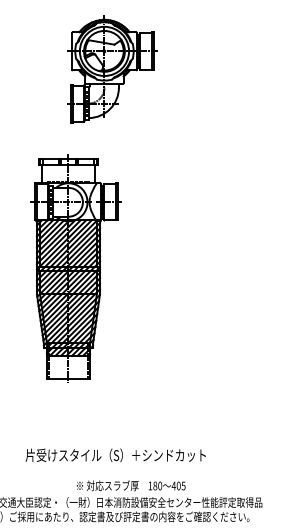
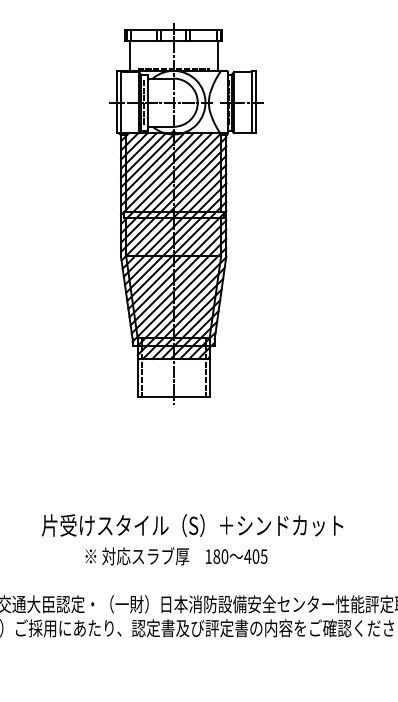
part: (75, 268) -> (185, 213), moved
text: (131, 485) -> (177, 555), moved

